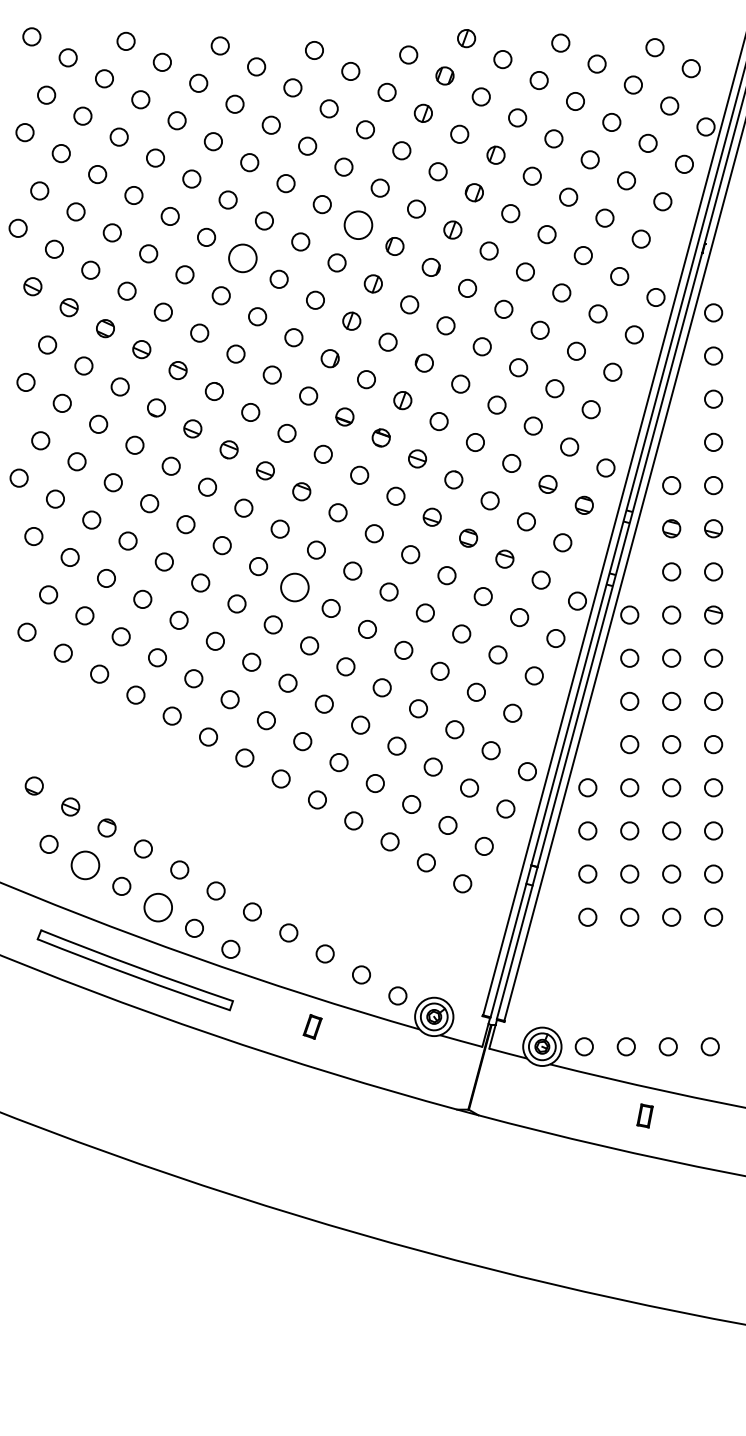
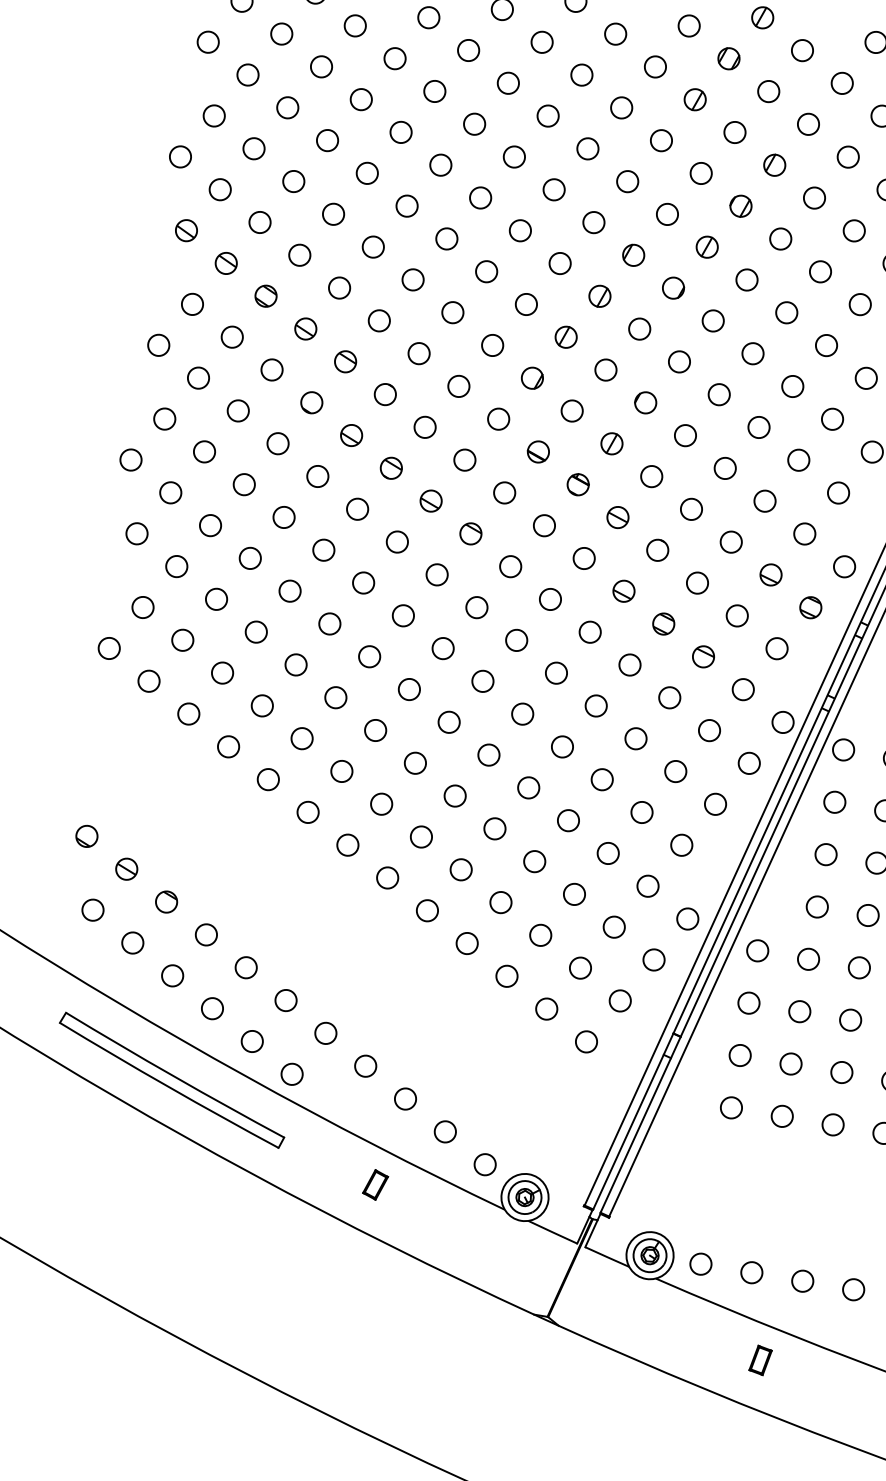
circle: (358, 225) -> (593, 222), size x0.62
circle: (242, 258) -> (446, 238), size x0.62
circle: (294, 587) -> (442, 648), size x0.62
circle: (85, 865) -> (132, 943), size x0.62
circle: (157, 906) -> (211, 1007), size x0.62

